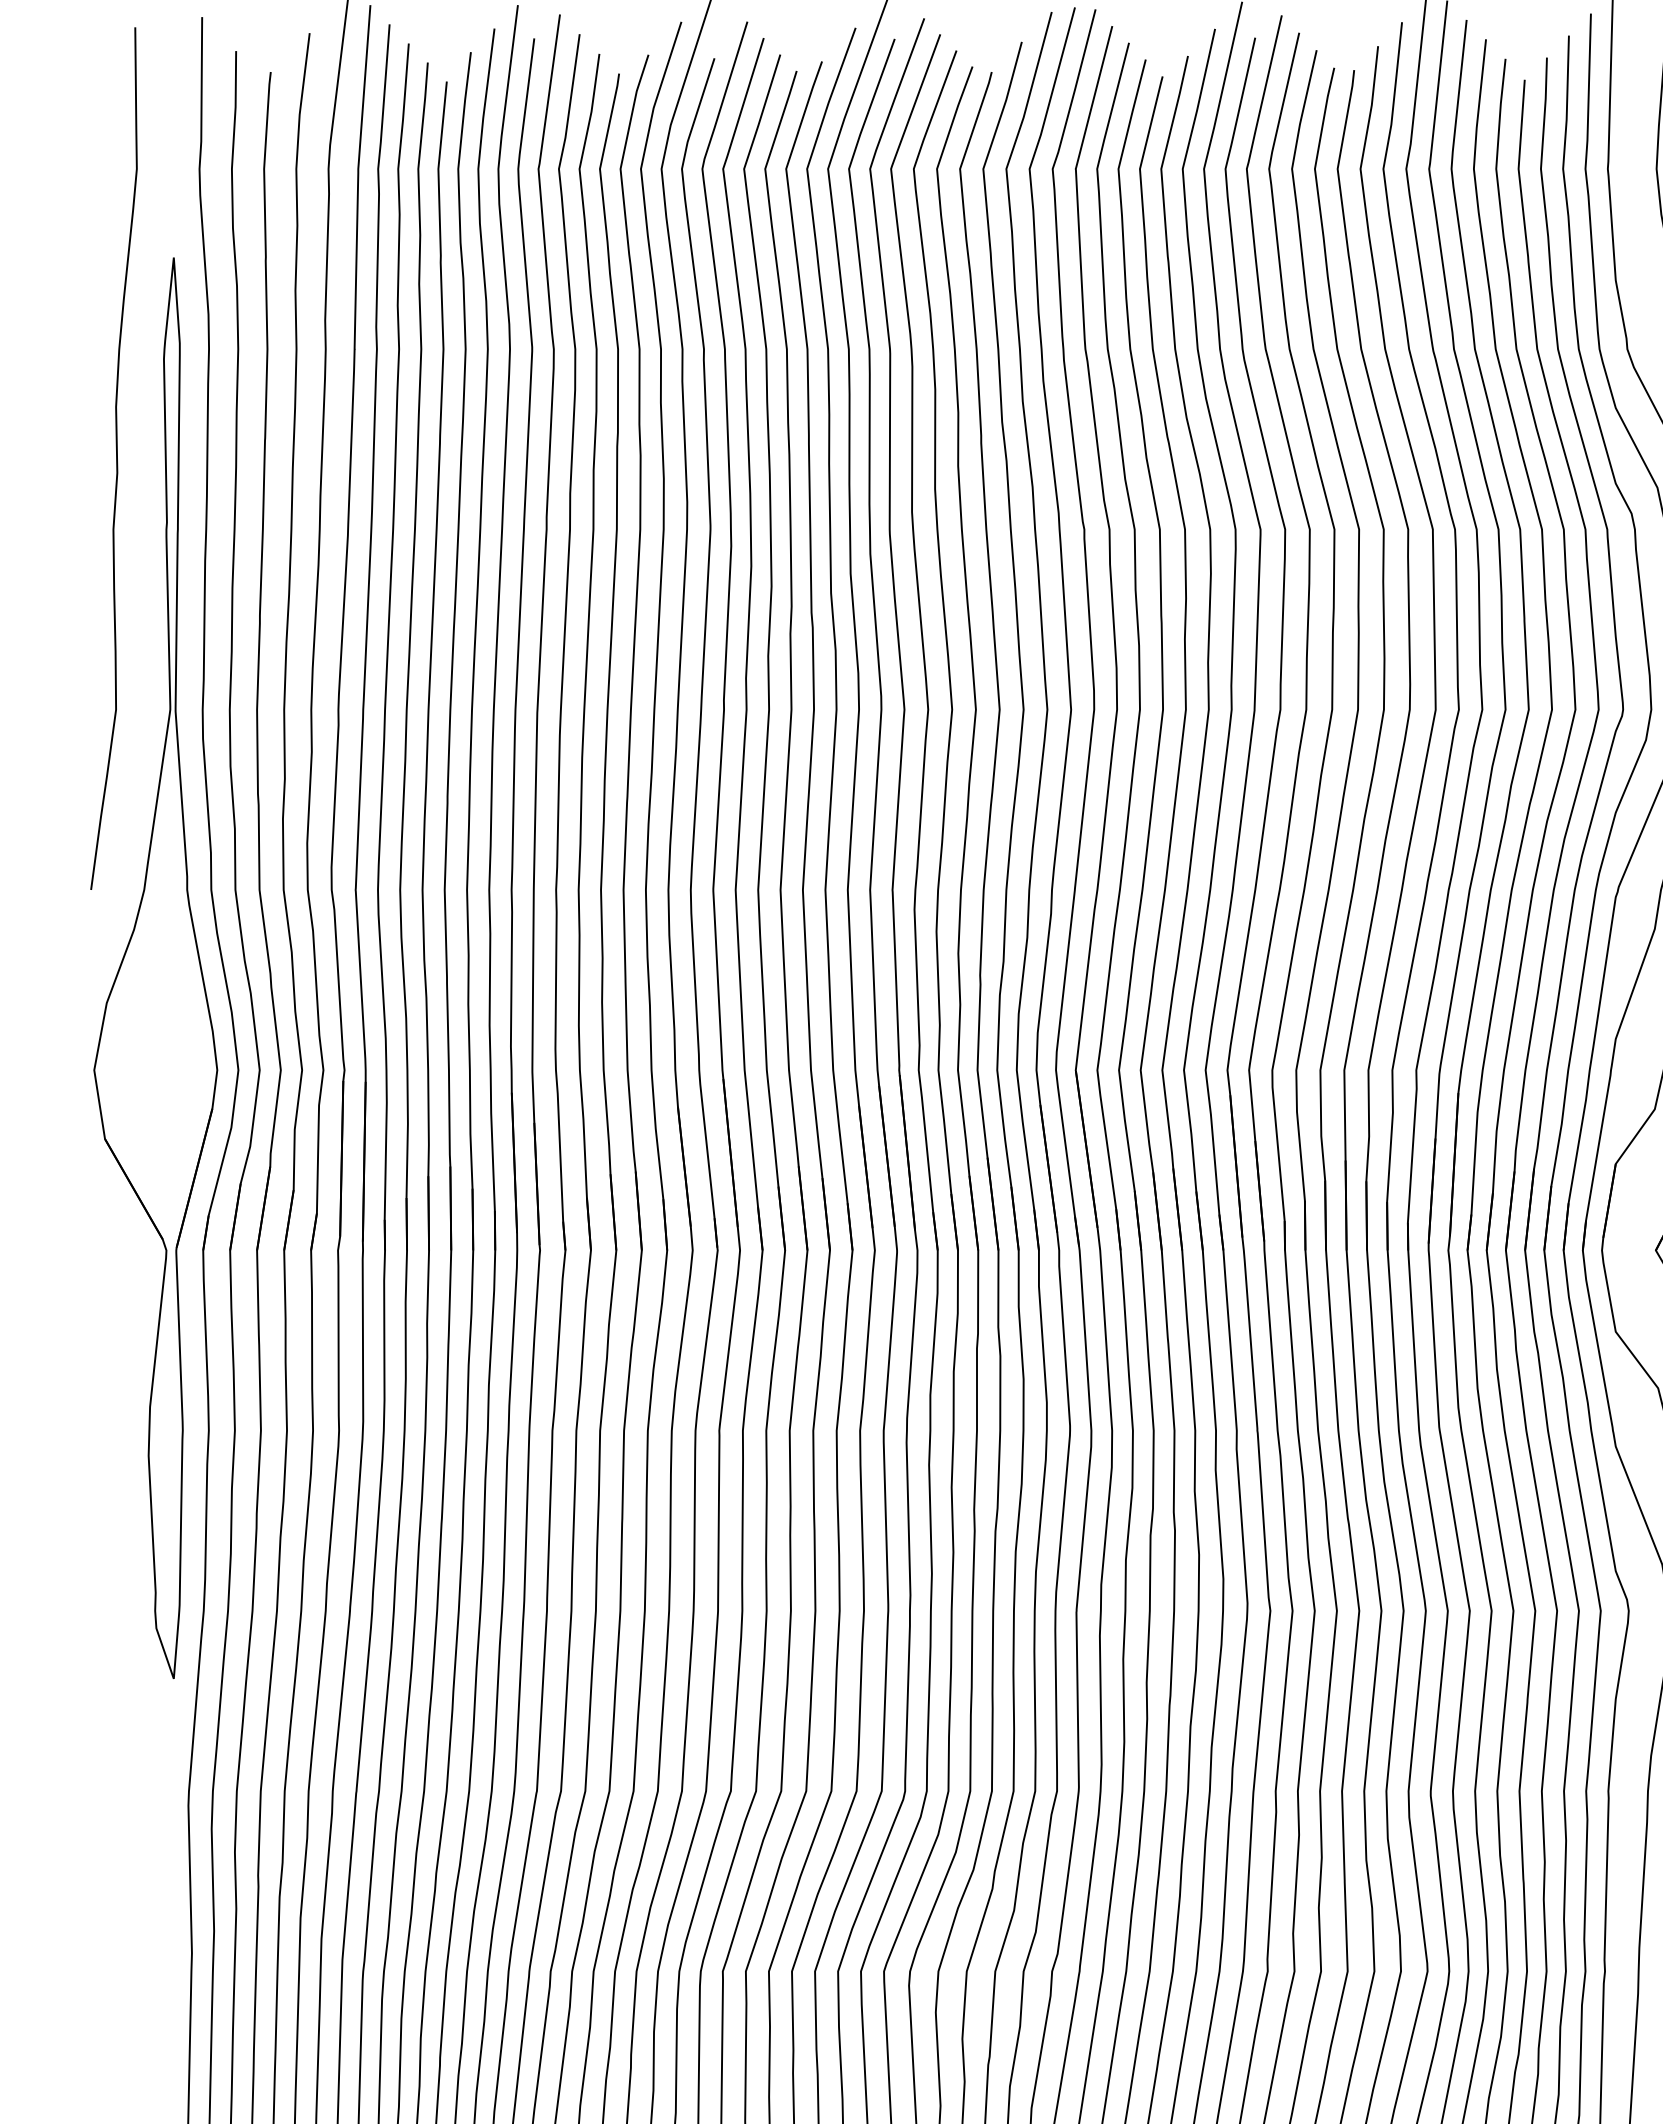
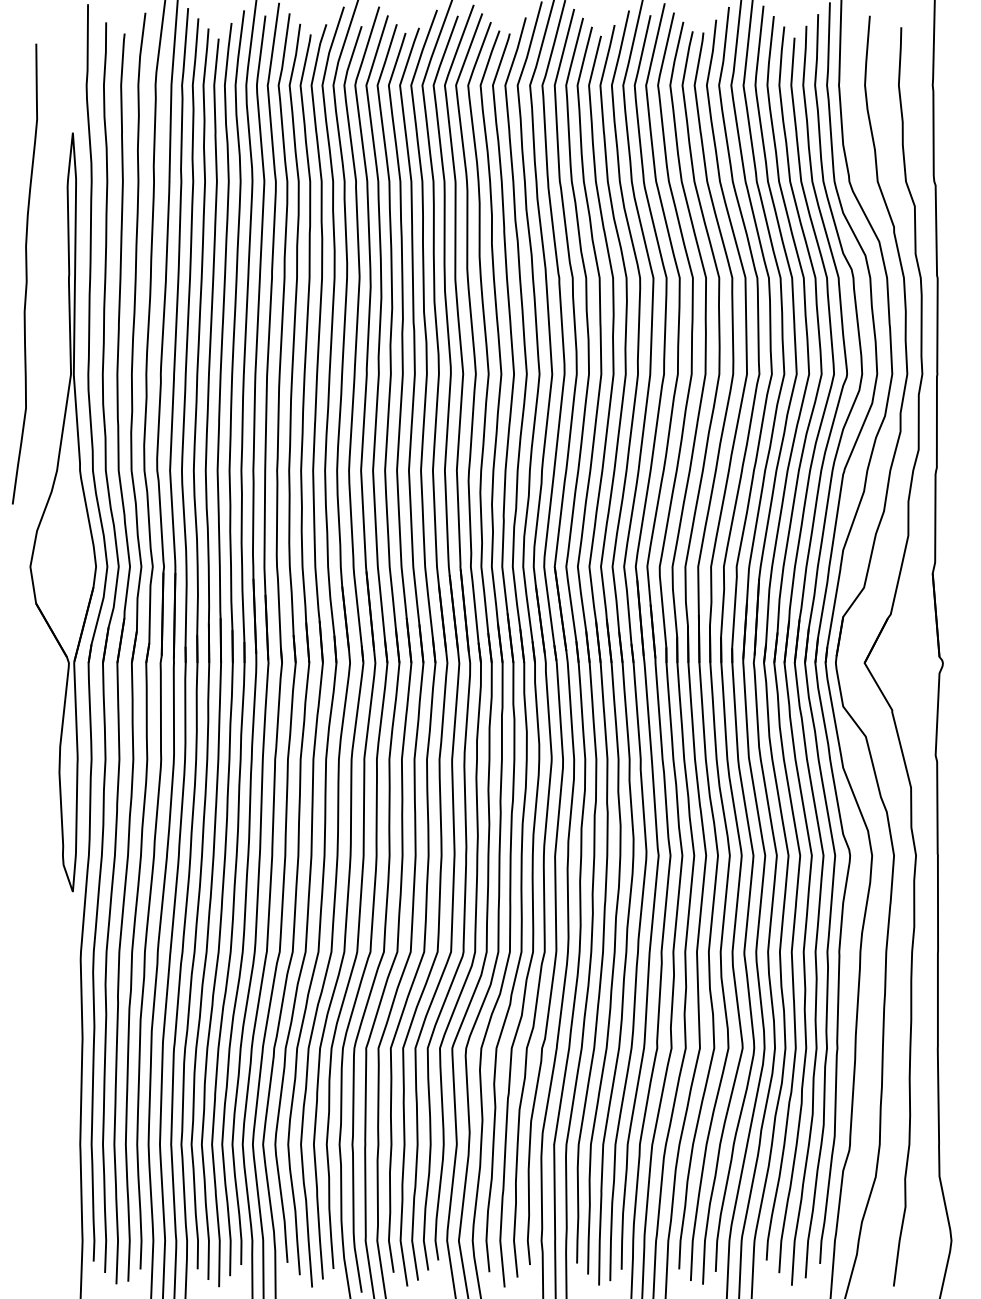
curve: (115, 457) -> (25, 273), moved

